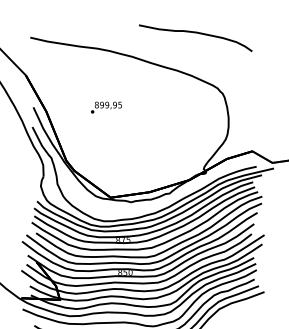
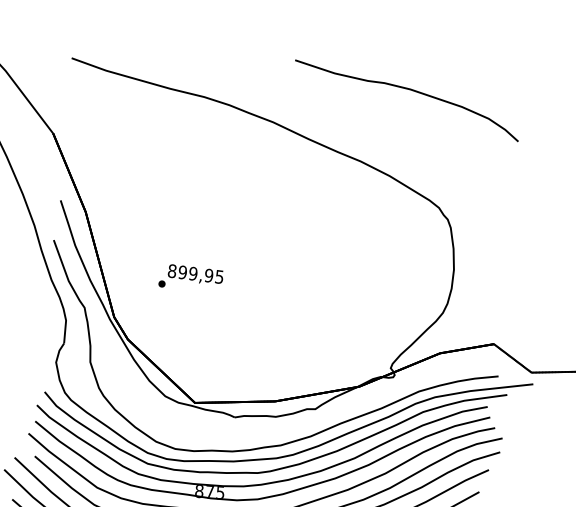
text: (106, 107) -> (191, 278), moved

